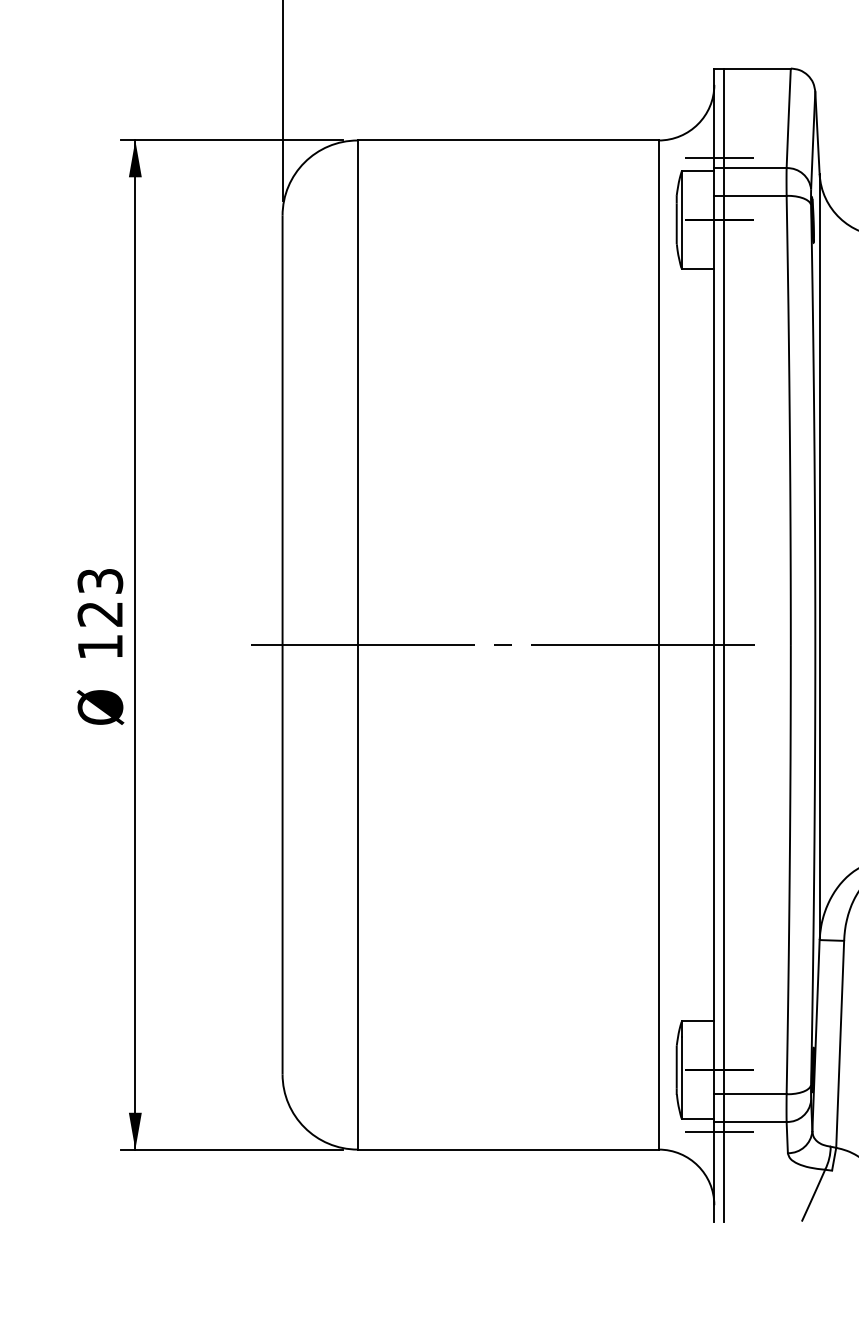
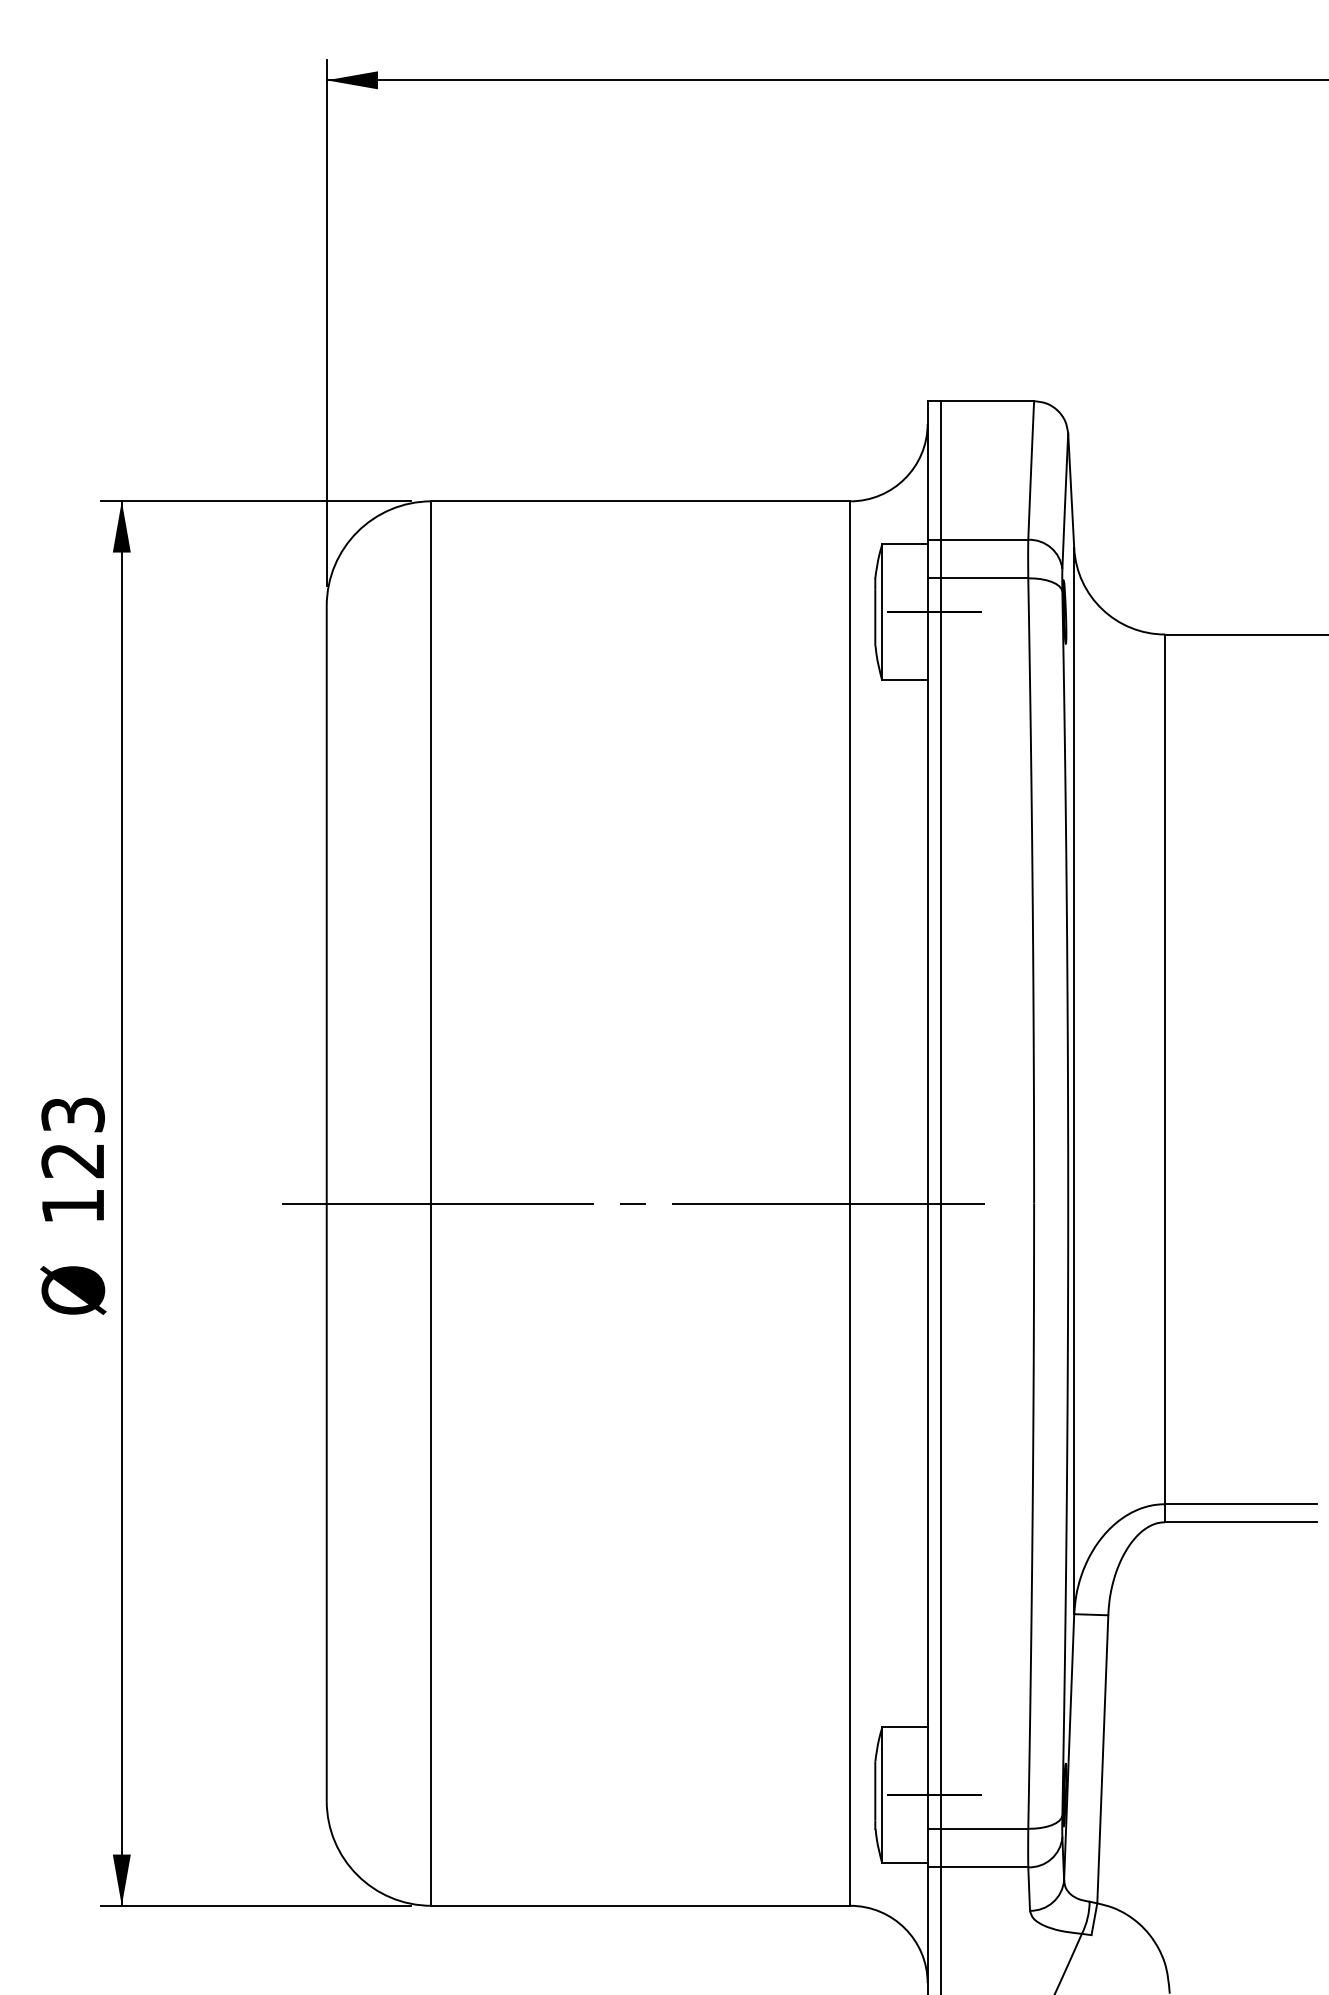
line: (719, 158) -> (934, 526), removed
line: (719, 1131) -> (934, 1880), removed

